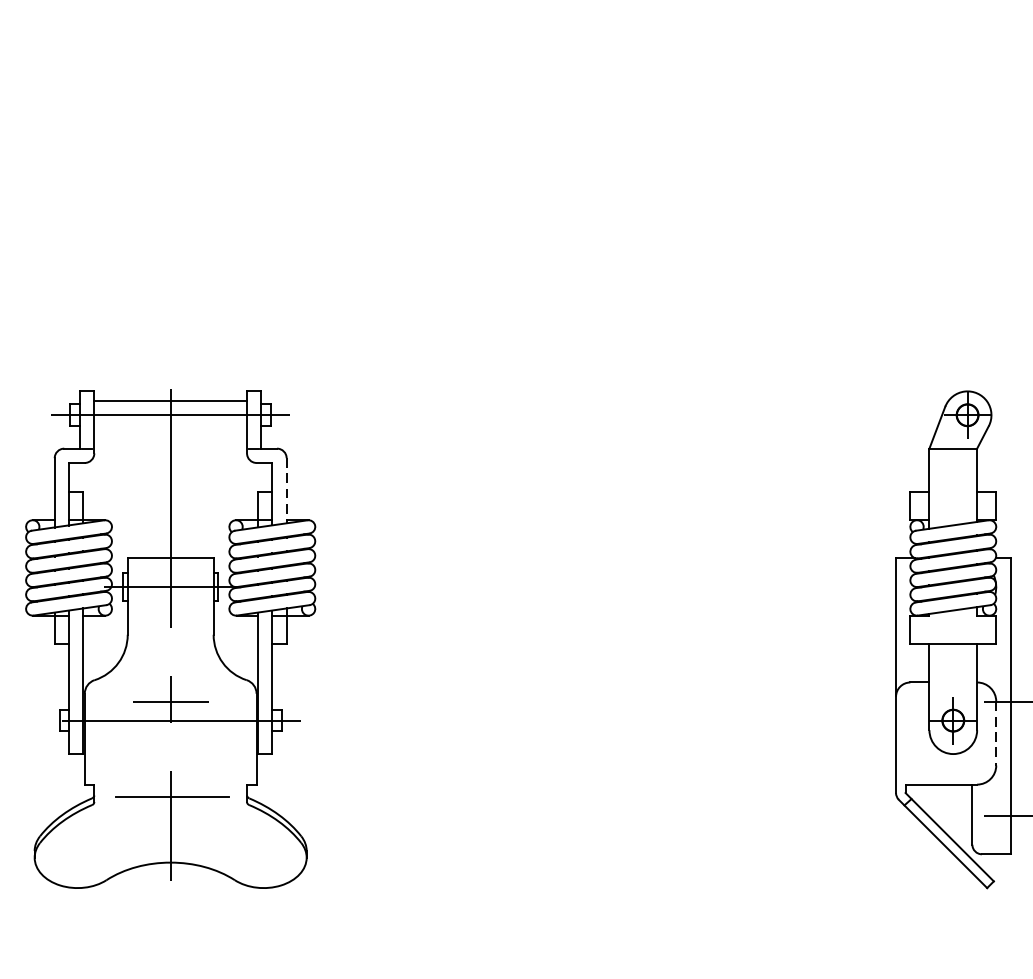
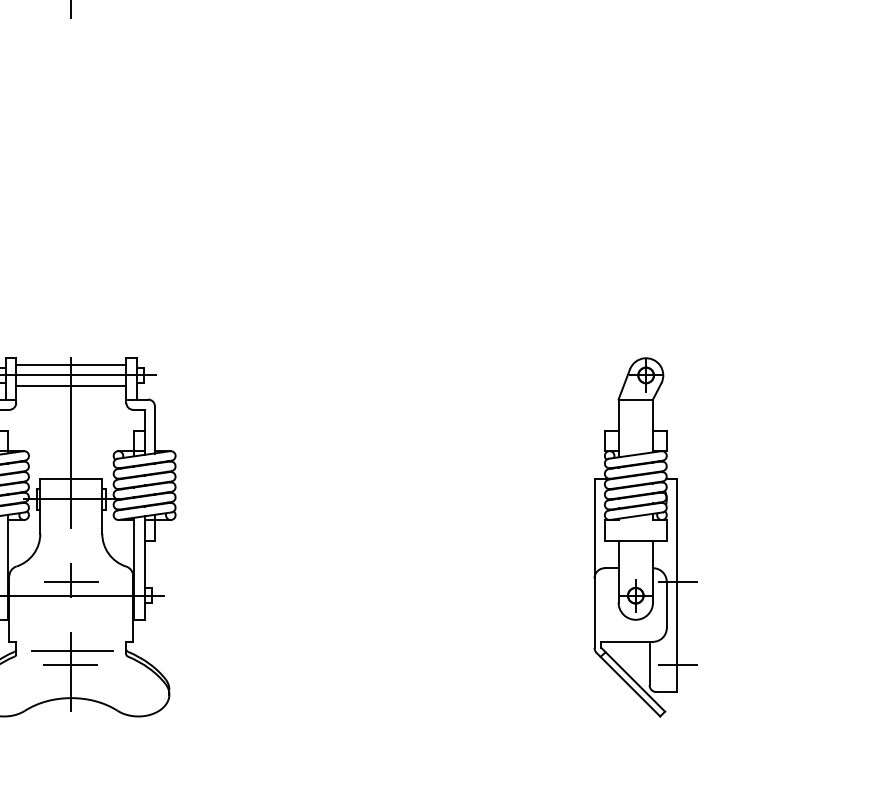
line: (170, 429) -> (71, 385), added
line: (286, 491) -> (154, 430), dashed -> solid
line: (995, 734) -> (666, 605), dashed -> solid
line: (169, 815) -> (70, 664), added

